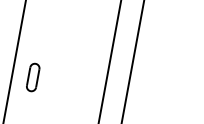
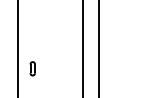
part: (32, 77) -> (32, 68), size x0.7

